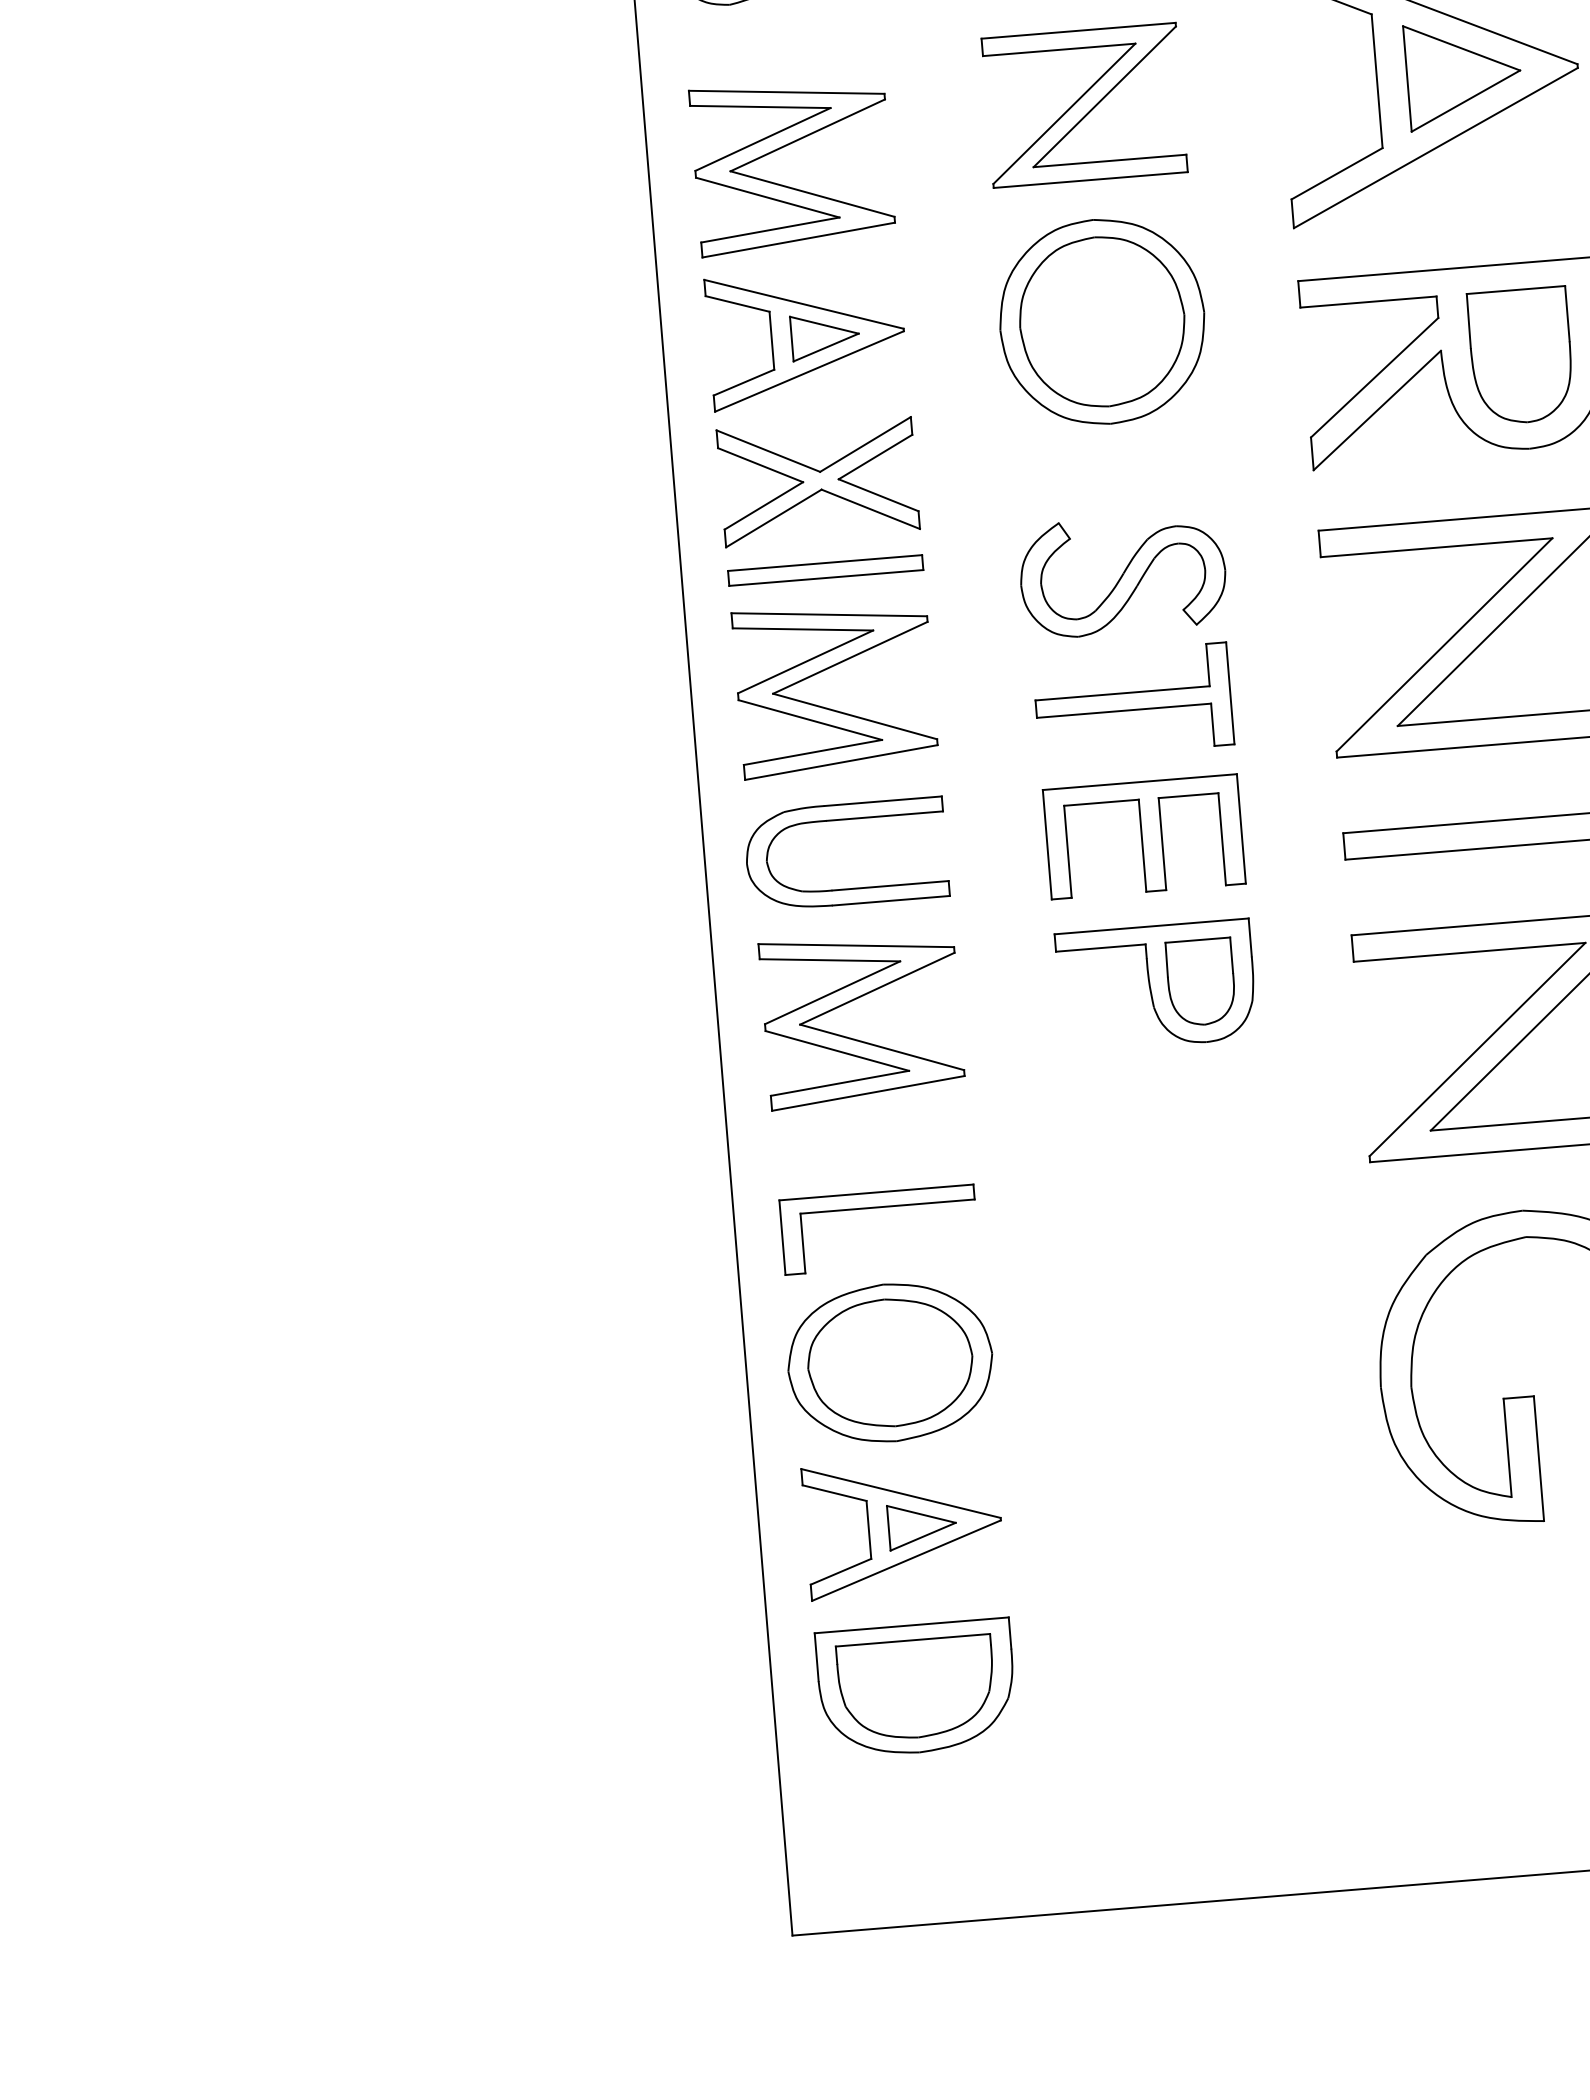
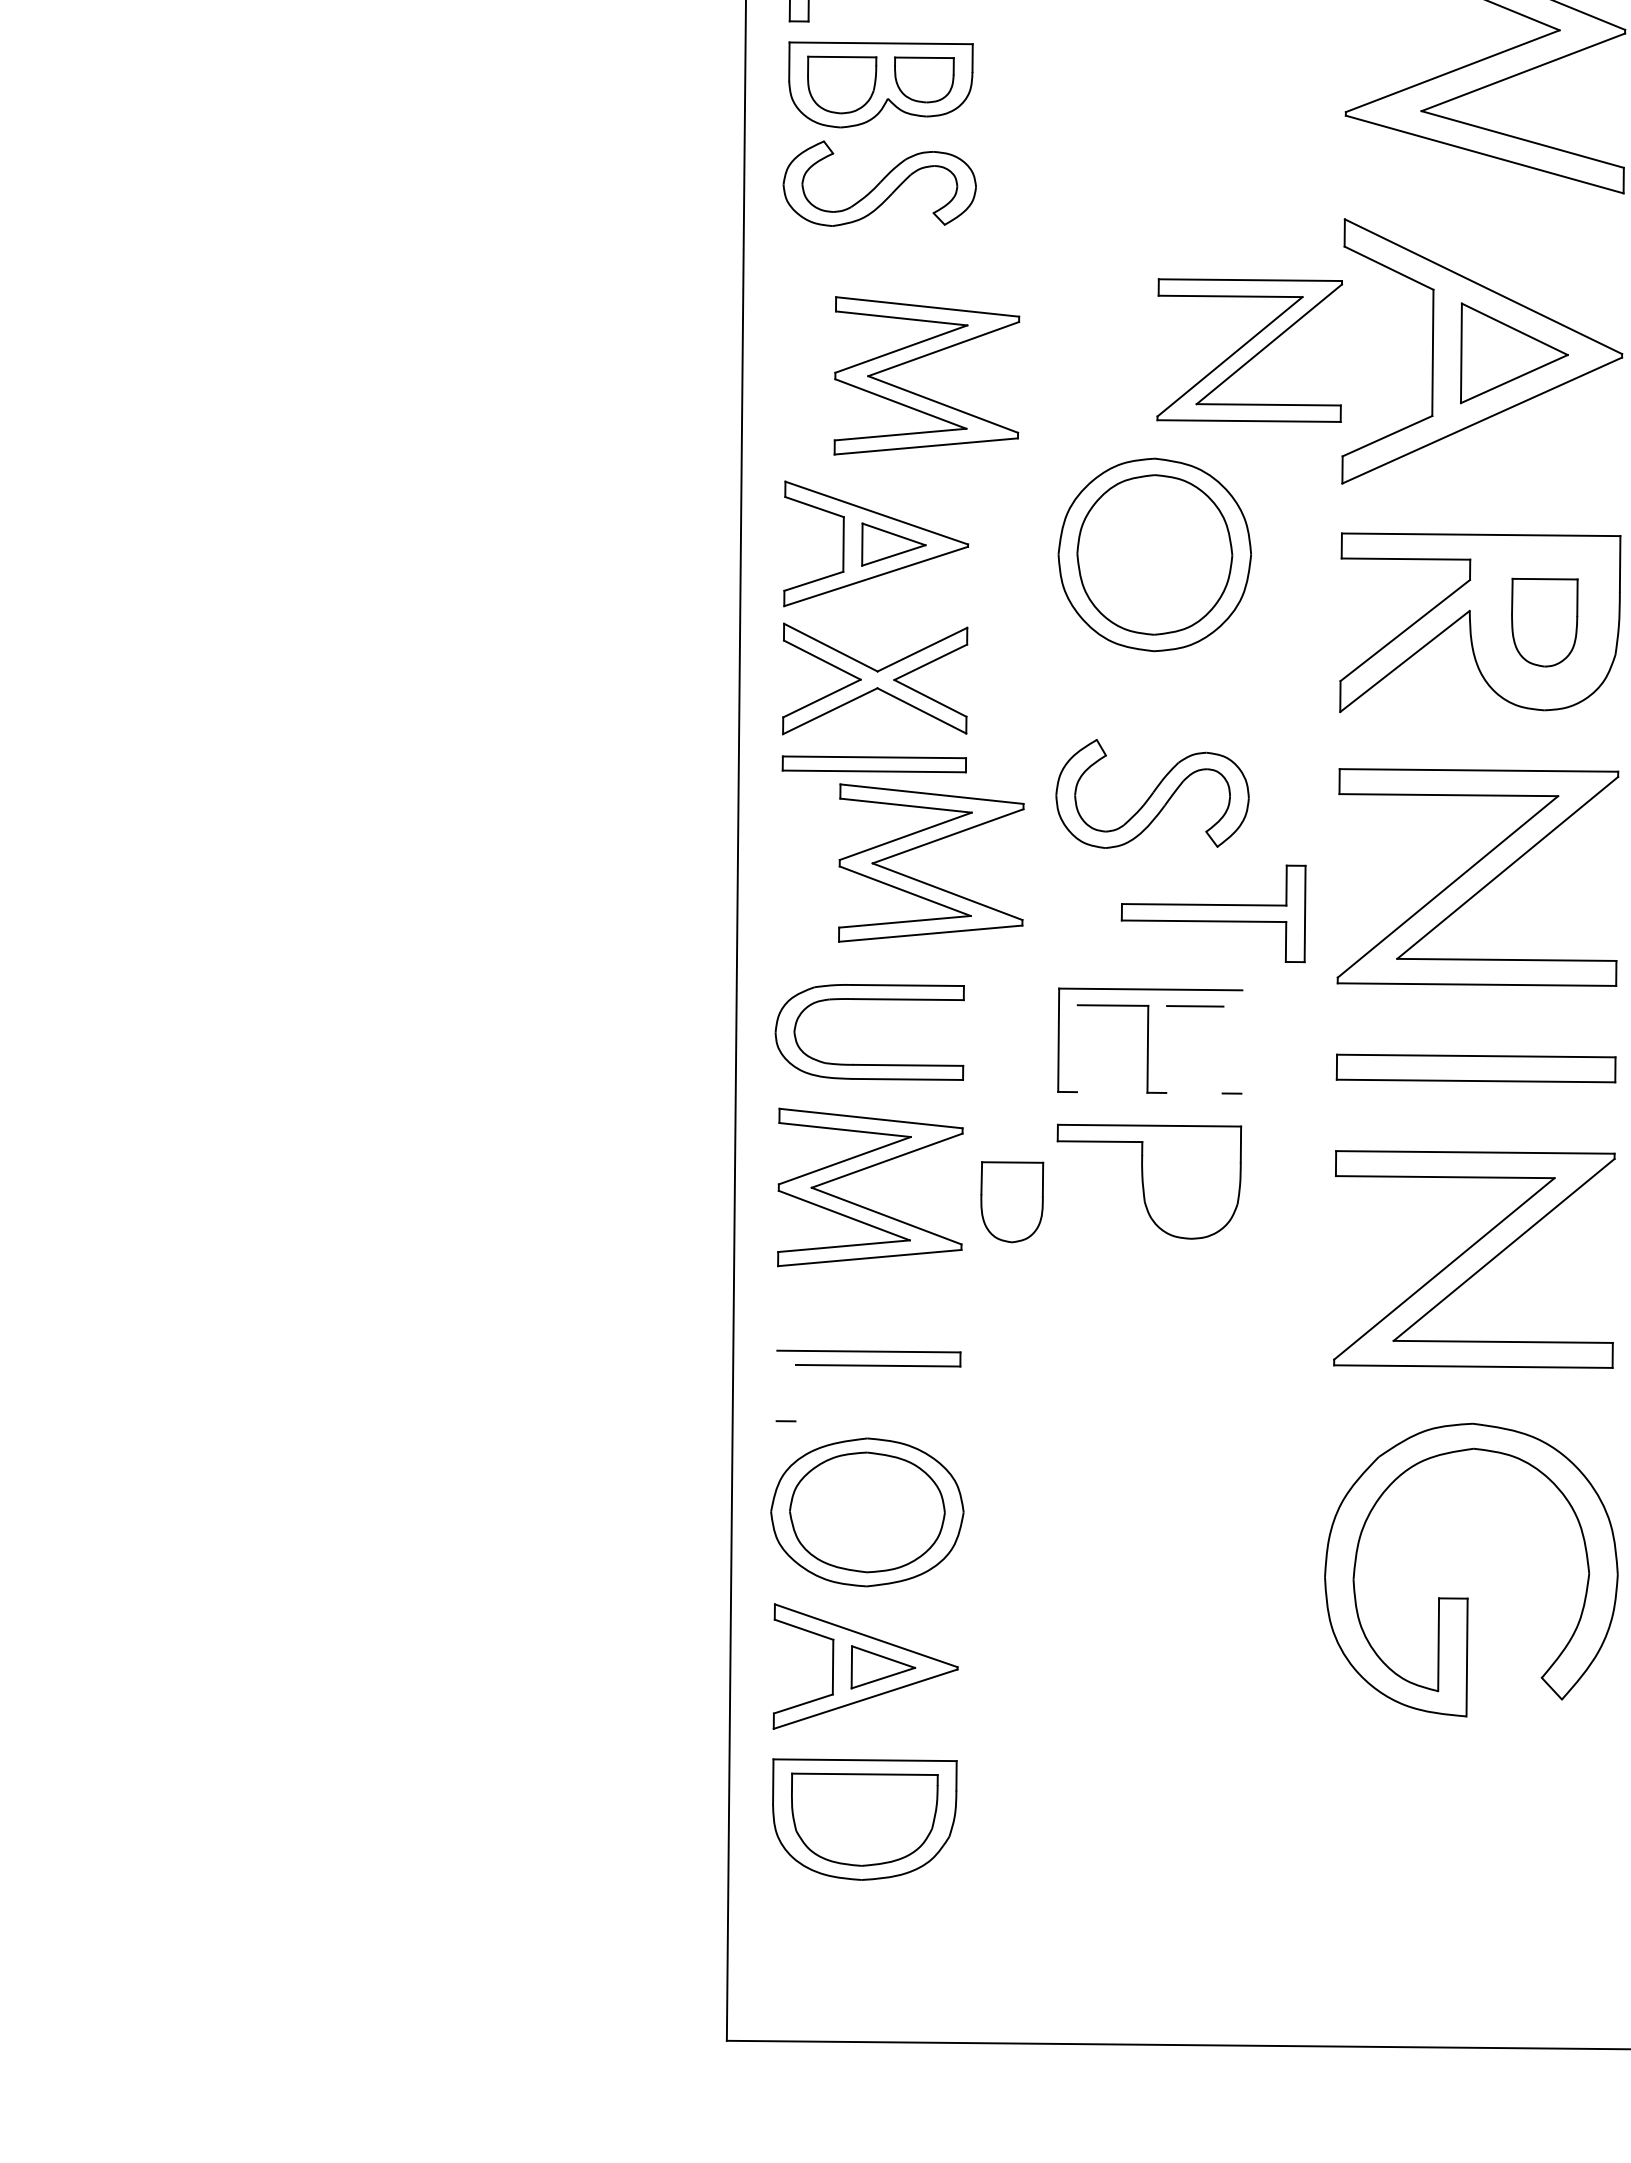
part: (1084, 105) -> (1249, 350), moved
part: (782, 148) -> (918, 359), moved
part: (1521, 355) -> (1544, 622), size x0.7
part: (825, 670) -> (923, 846), moved
part: (1133, 701) -> (1213, 913), moved
line: (1240, 828) -> (1241, 1041), removed
line: (1221, 838) -> (1222, 1049), removed
line: (1162, 844) -> (1166, 1049), removed
line: (1068, 851) -> (1077, 1048), removed
part: (1201, 982) -> (1012, 1202), moved
line: (781, 1237) -> (776, 1385), removed
line: (802, 1242) -> (795, 1392), removed

